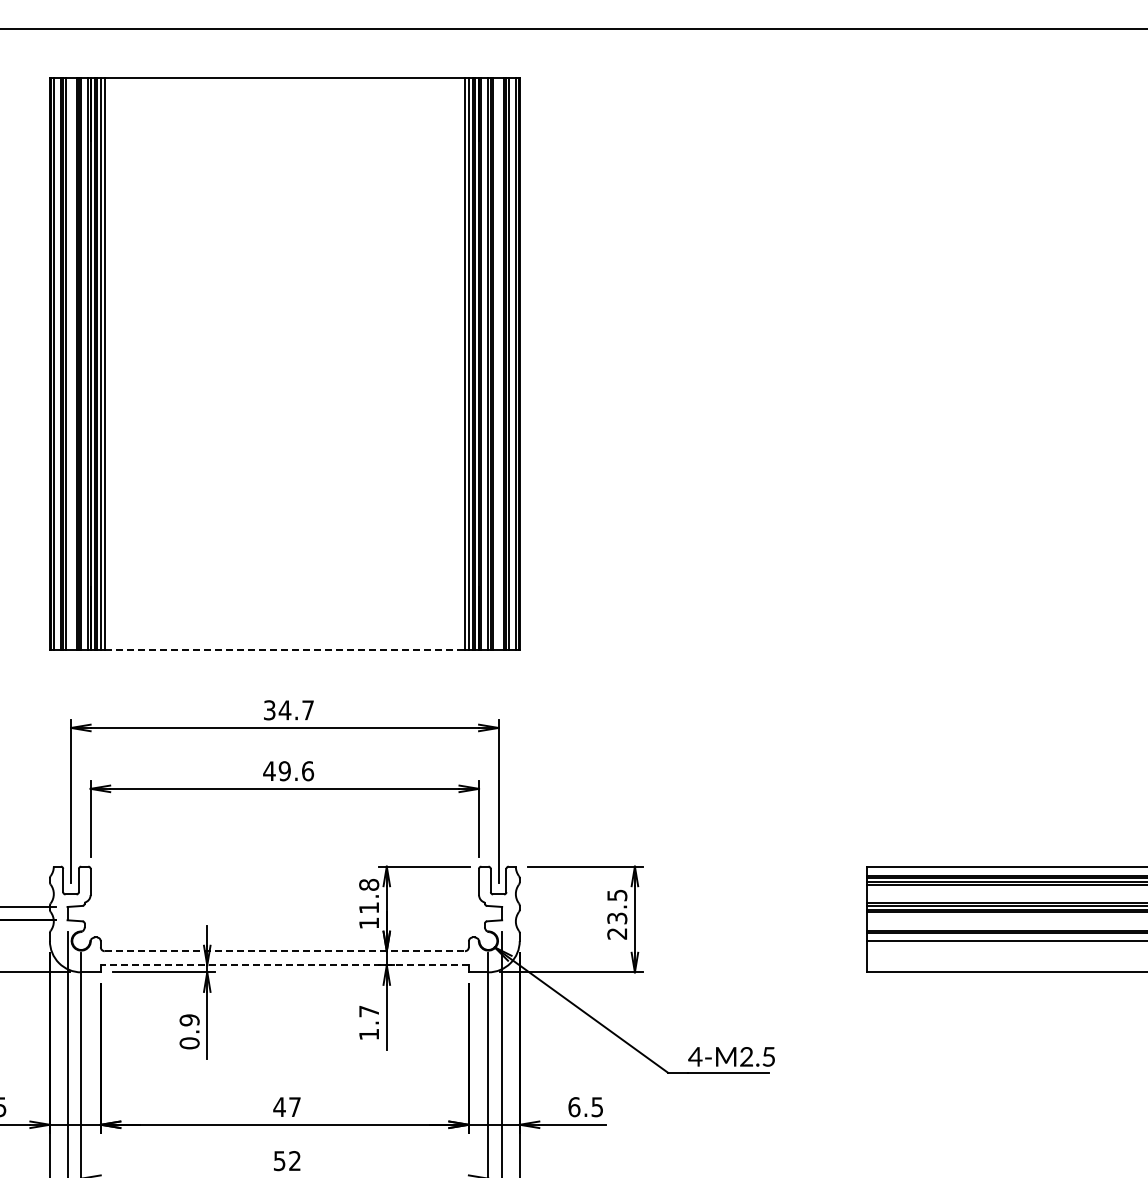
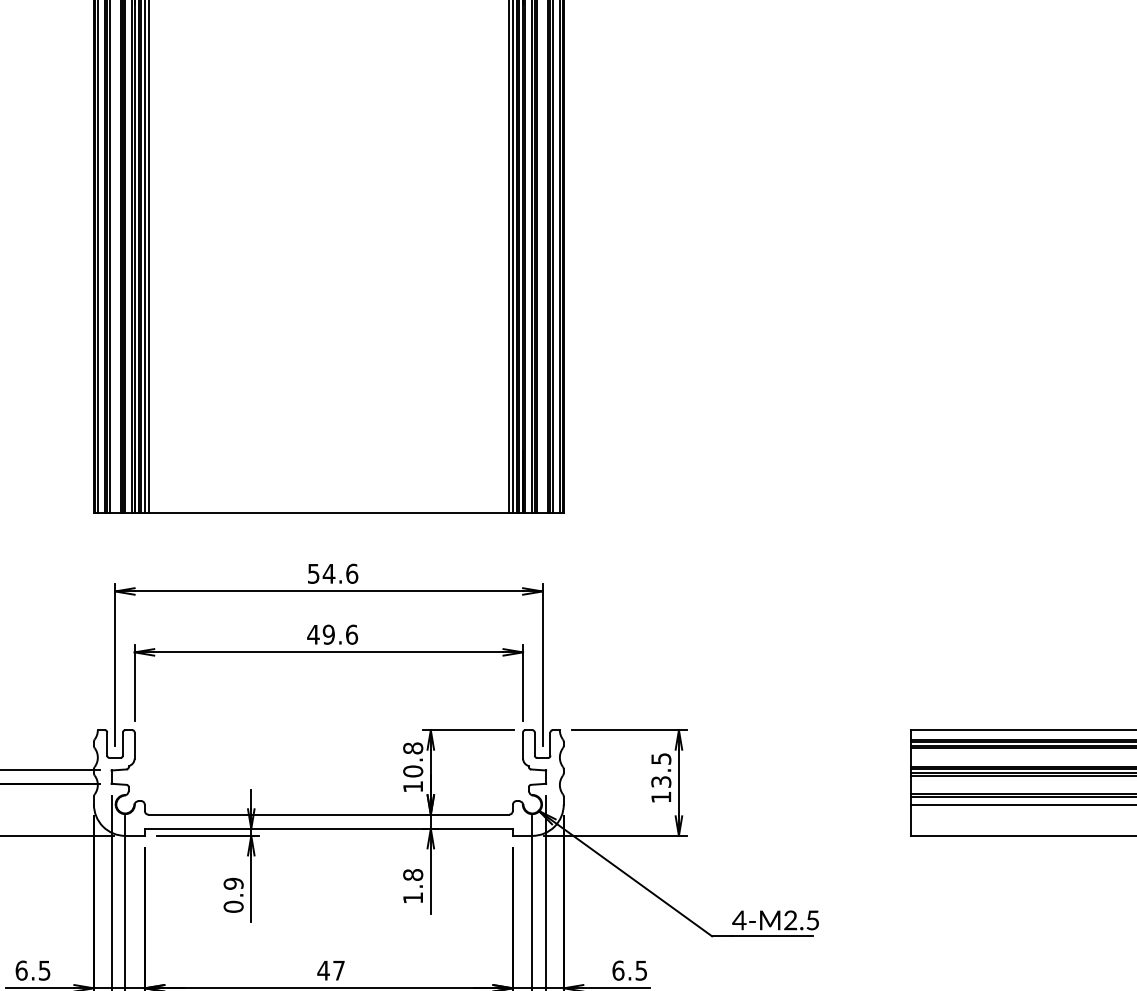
line: (285, 649) -> (329, 513), dashed -> solid
text: (289, 710) -> (333, 574), 34.7 -> 54.6
text: (369, 907) -> (413, 771), 11.8 -> 10.8
text: (616, 933) -> (660, 797), 23.5 -> 13.5
line: (285, 951) -> (329, 815), dashed -> solid
line: (284, 965) -> (328, 829), dashed -> solid
text: (369, 1011) -> (413, 875), 1.7 -> 1.8

